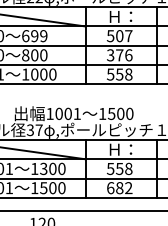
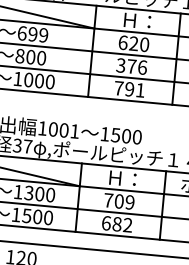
text: (119, 36) -> (133, 44), 507 -> 620
text: (119, 74) -> (129, 89), 558 -> 791
text: (119, 168) -> (119, 200), 558 -> 709

